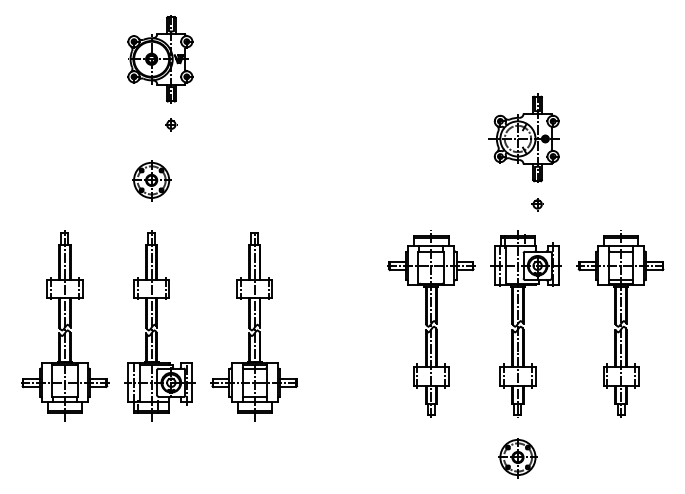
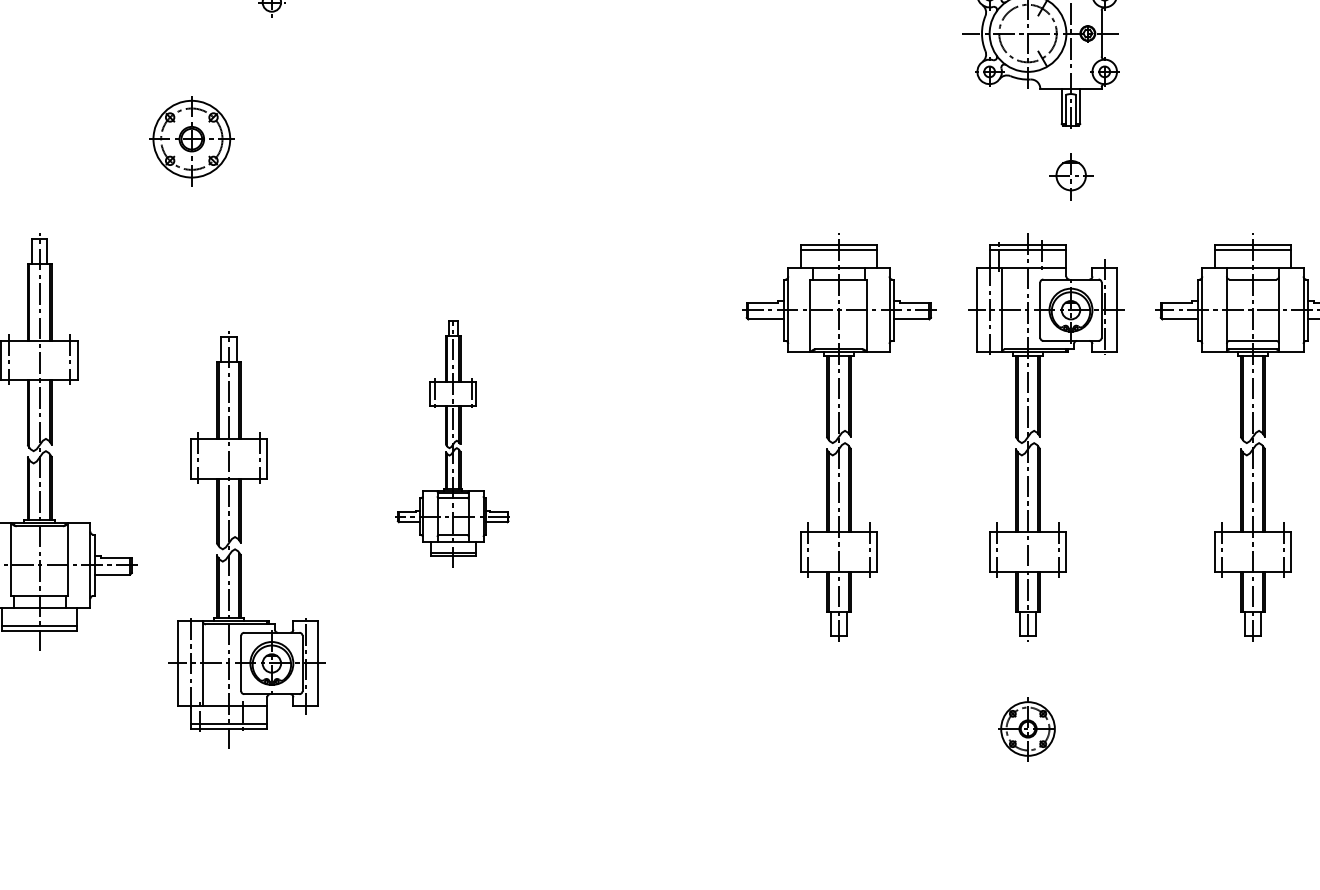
part: (151, 180) -> (191, 139), moved
part: (537, 204) -> (1070, 176), size x1.6
part: (159, 325) -> (246, 538), moved
part: (253, 326) -> (451, 442), size x0.6
part: (517, 458) -> (1026, 730), size x0.7

